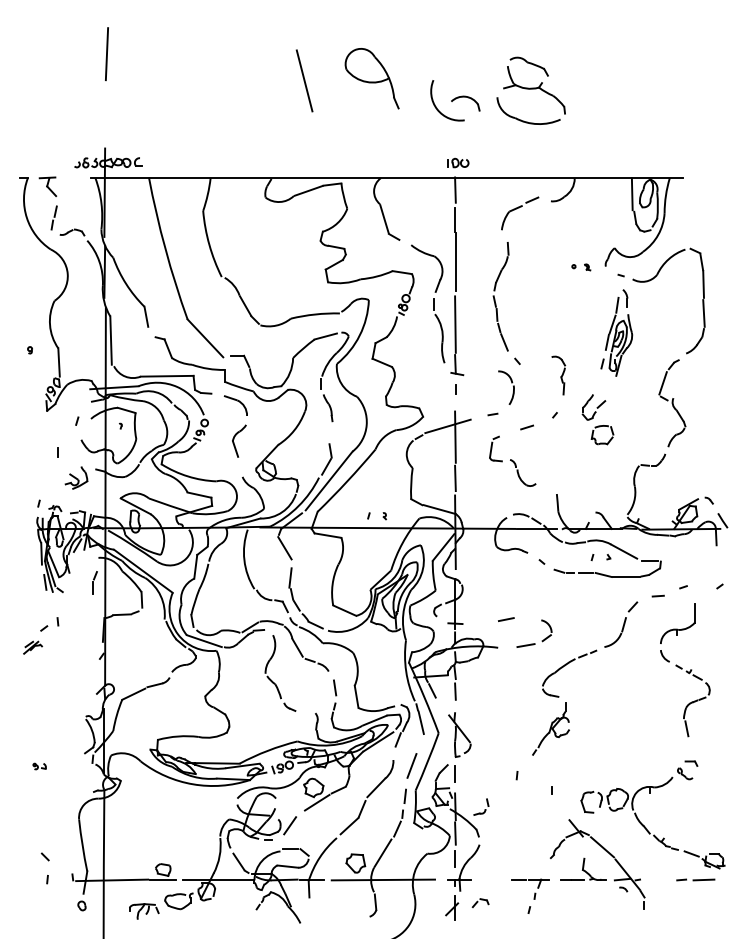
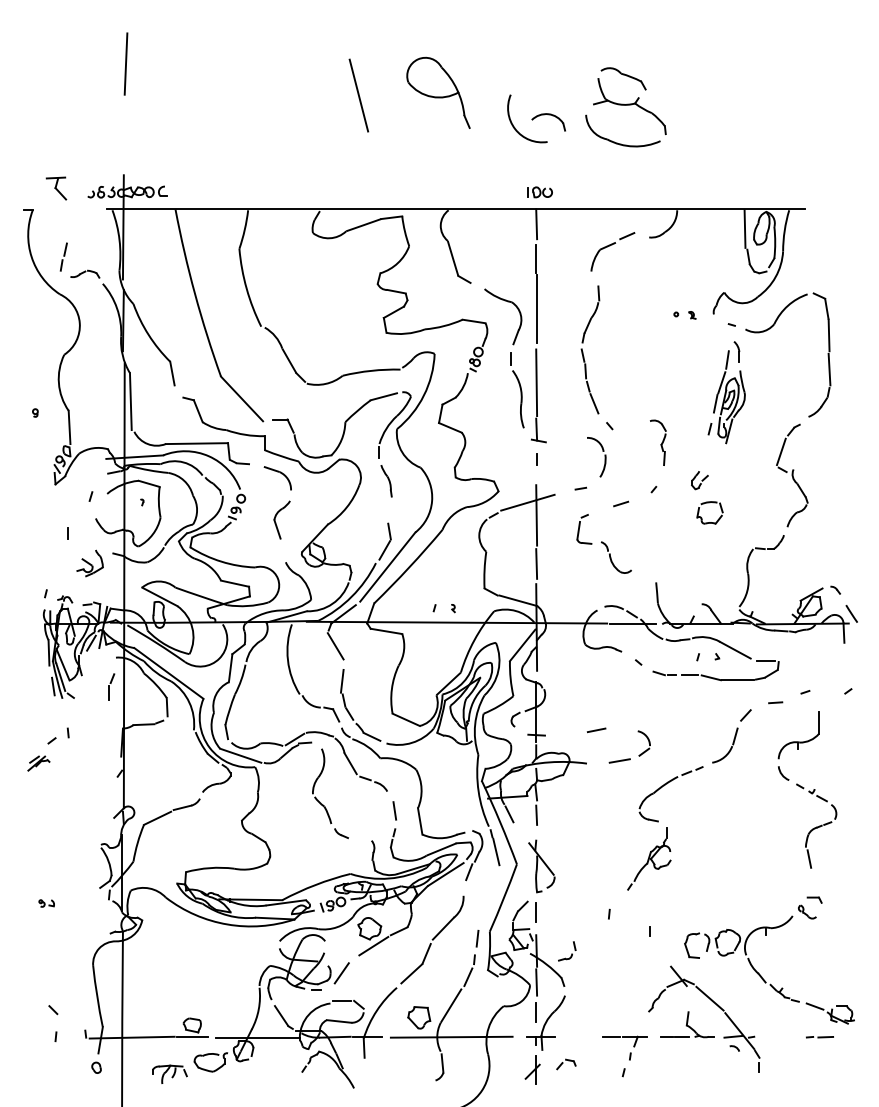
part: (47, 186) -> (55, 188), moved
part: (593, 407) -> (699, 480), size x0.6
line: (411, 765) -> (484, 902), removed
part: (695, 879) -> (819, 1036), size x0.6

